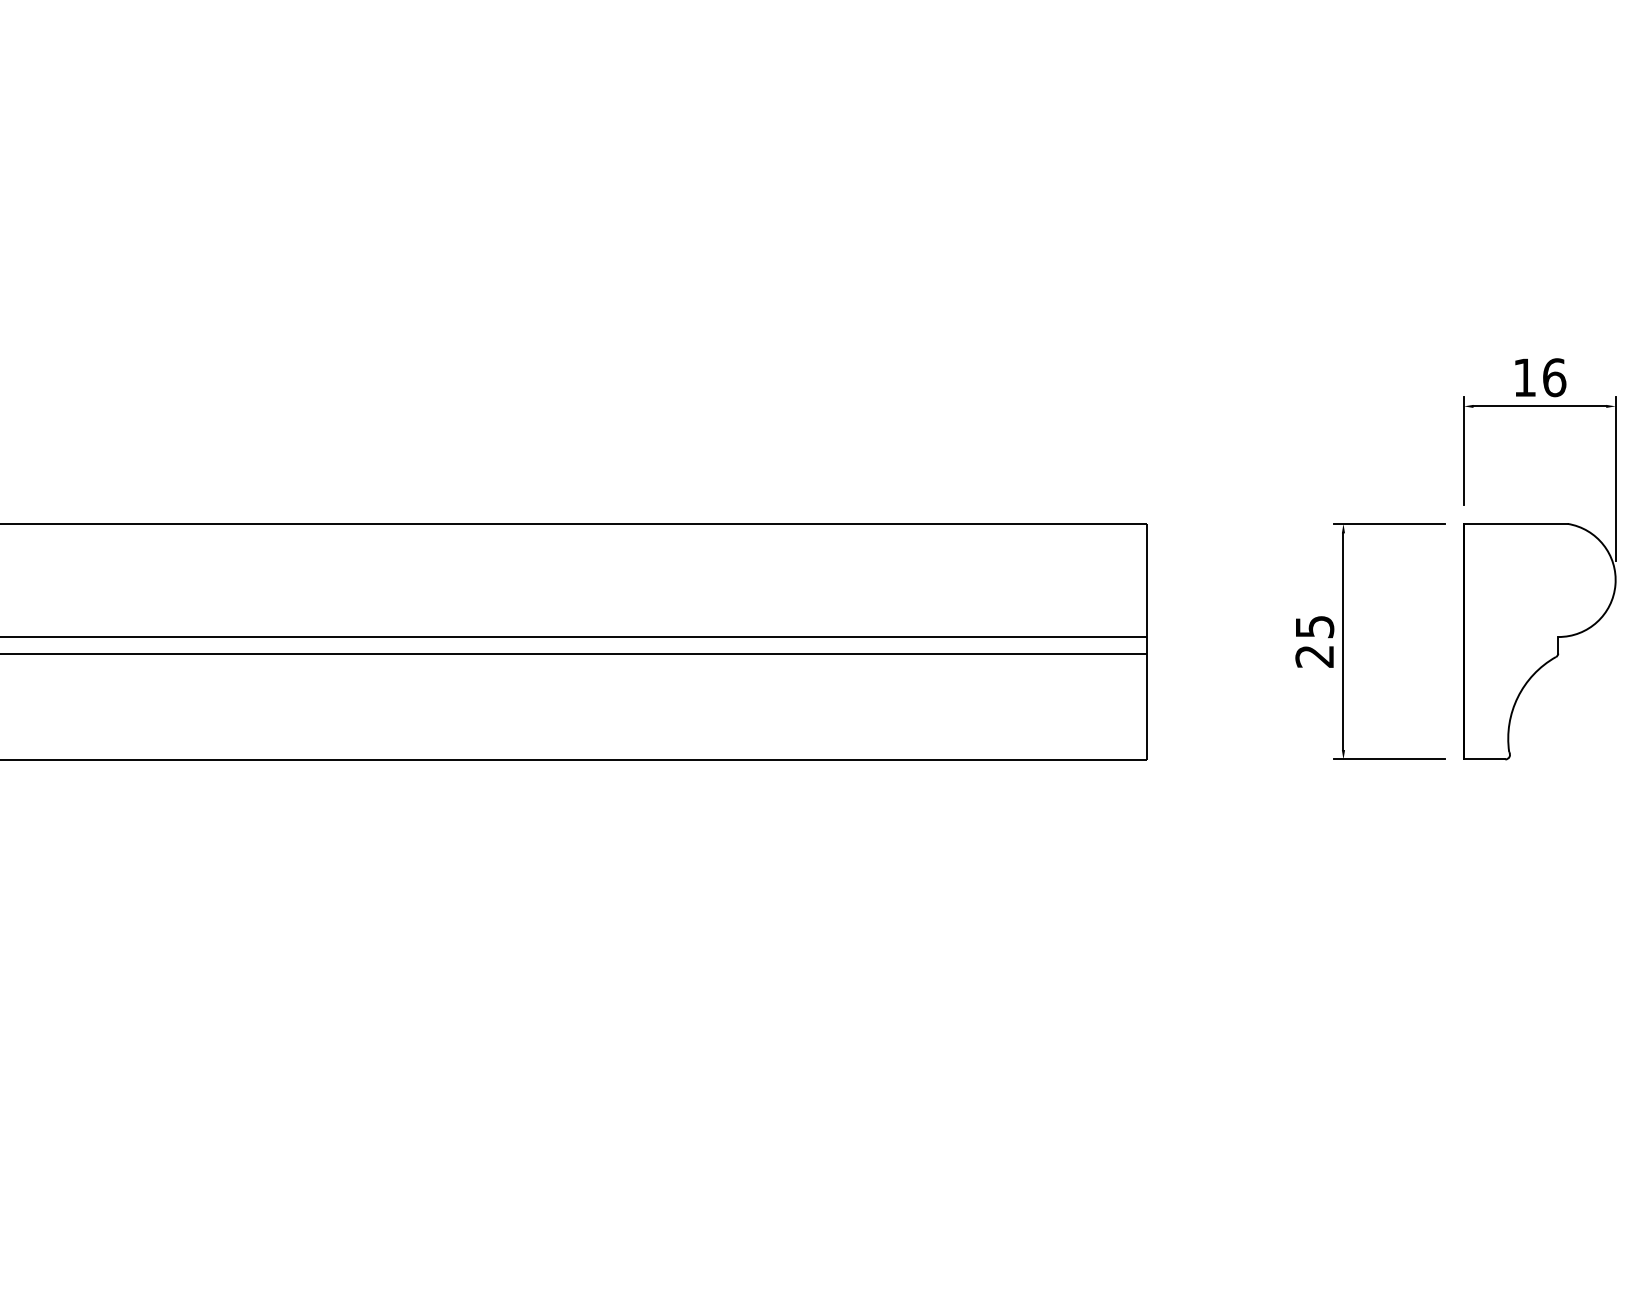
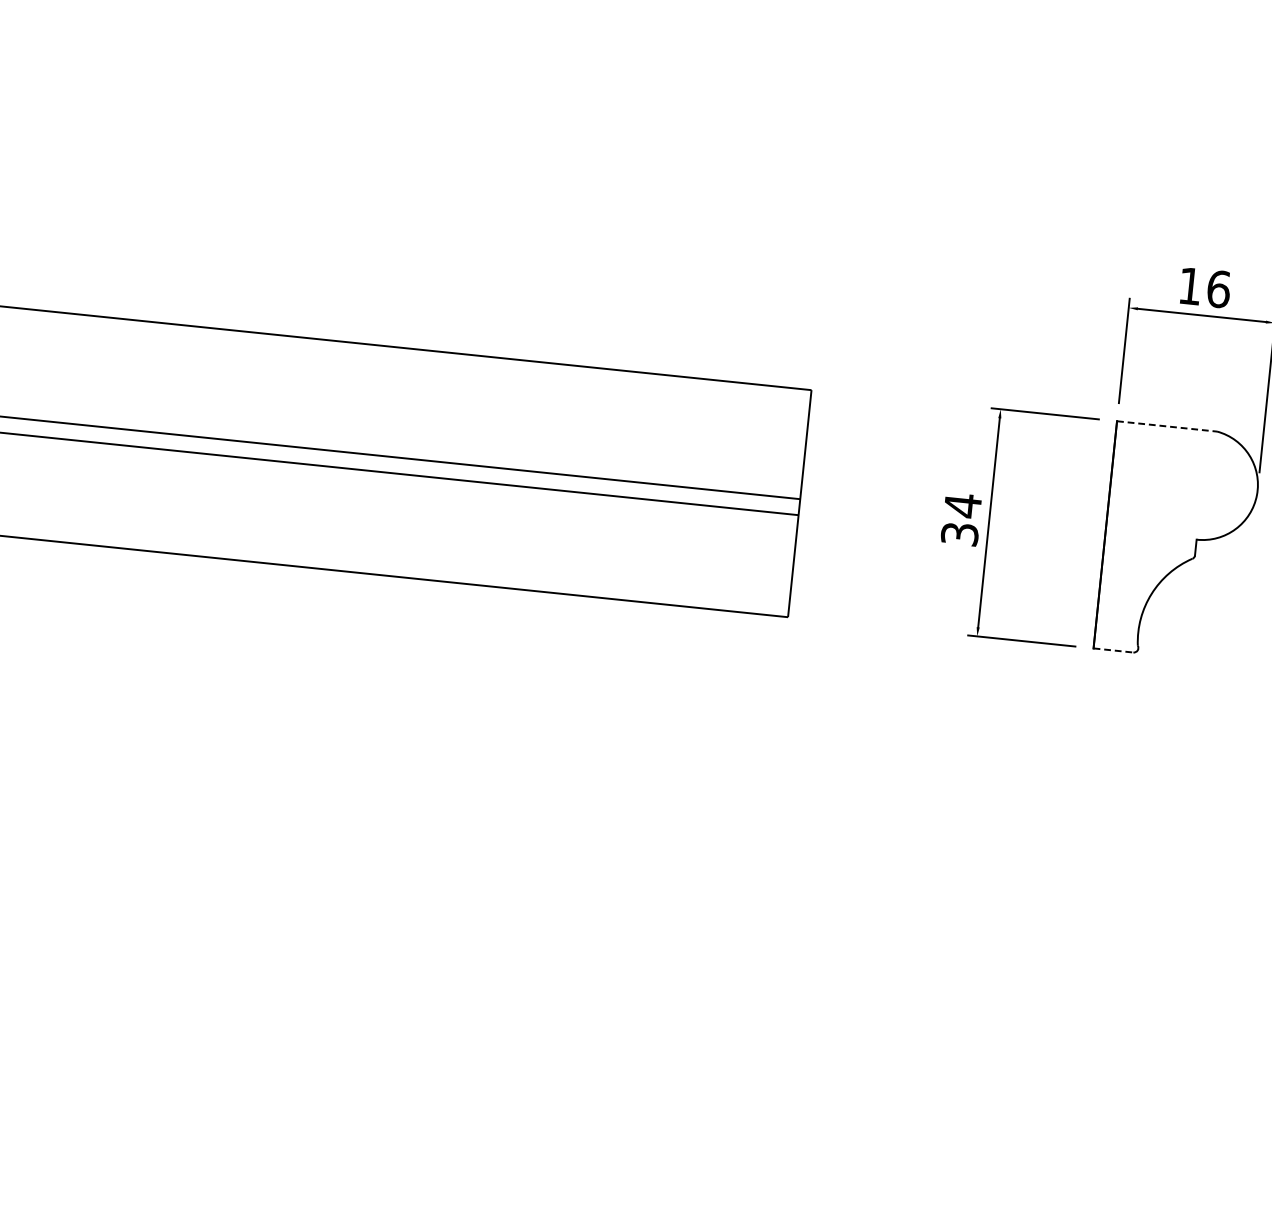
line: (1515, 523) -> (1166, 425), solid -> dashed
text: (1314, 640) -> (961, 518), 25 -> 34
line: (1484, 759) -> (1113, 650), solid -> dashed

